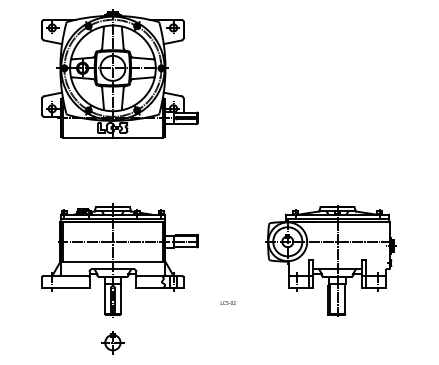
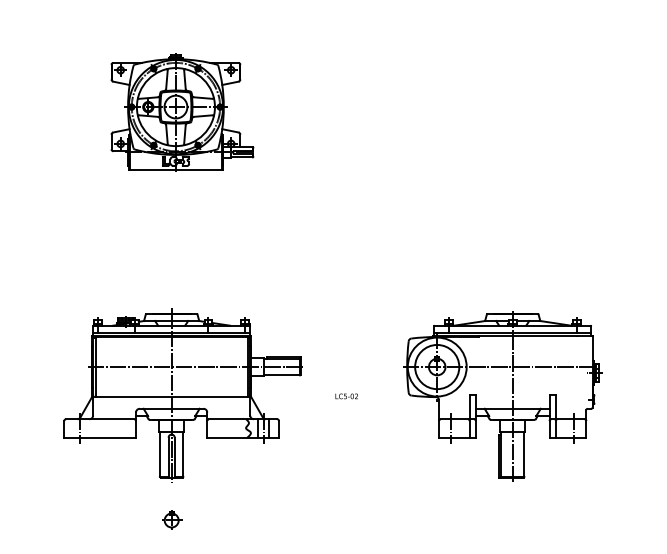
part: (119, 73) -> (181, 111), size x0.6
text: (227, 302) -> (345, 395), moved
part: (112, 342) -> (170, 519), size x0.6

